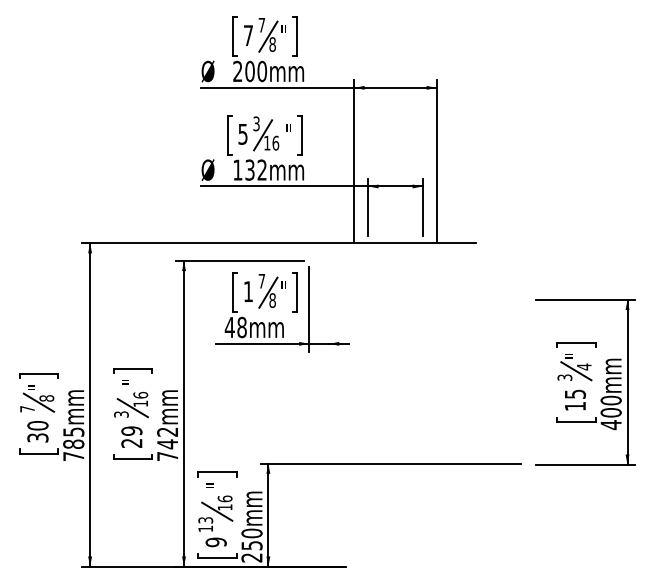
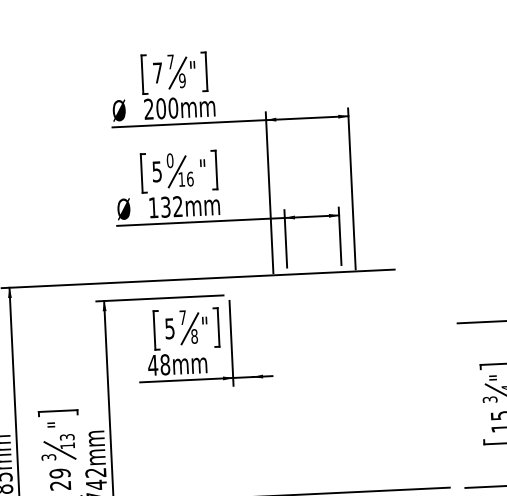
text: (272, 44) -> (182, 80), 8 -> 9
text: (256, 123) -> (170, 160), 3 -> 0
text: (247, 291) -> (168, 328), 1 -> 5
text: (140, 394) -> (66, 436), 16 -> 13

